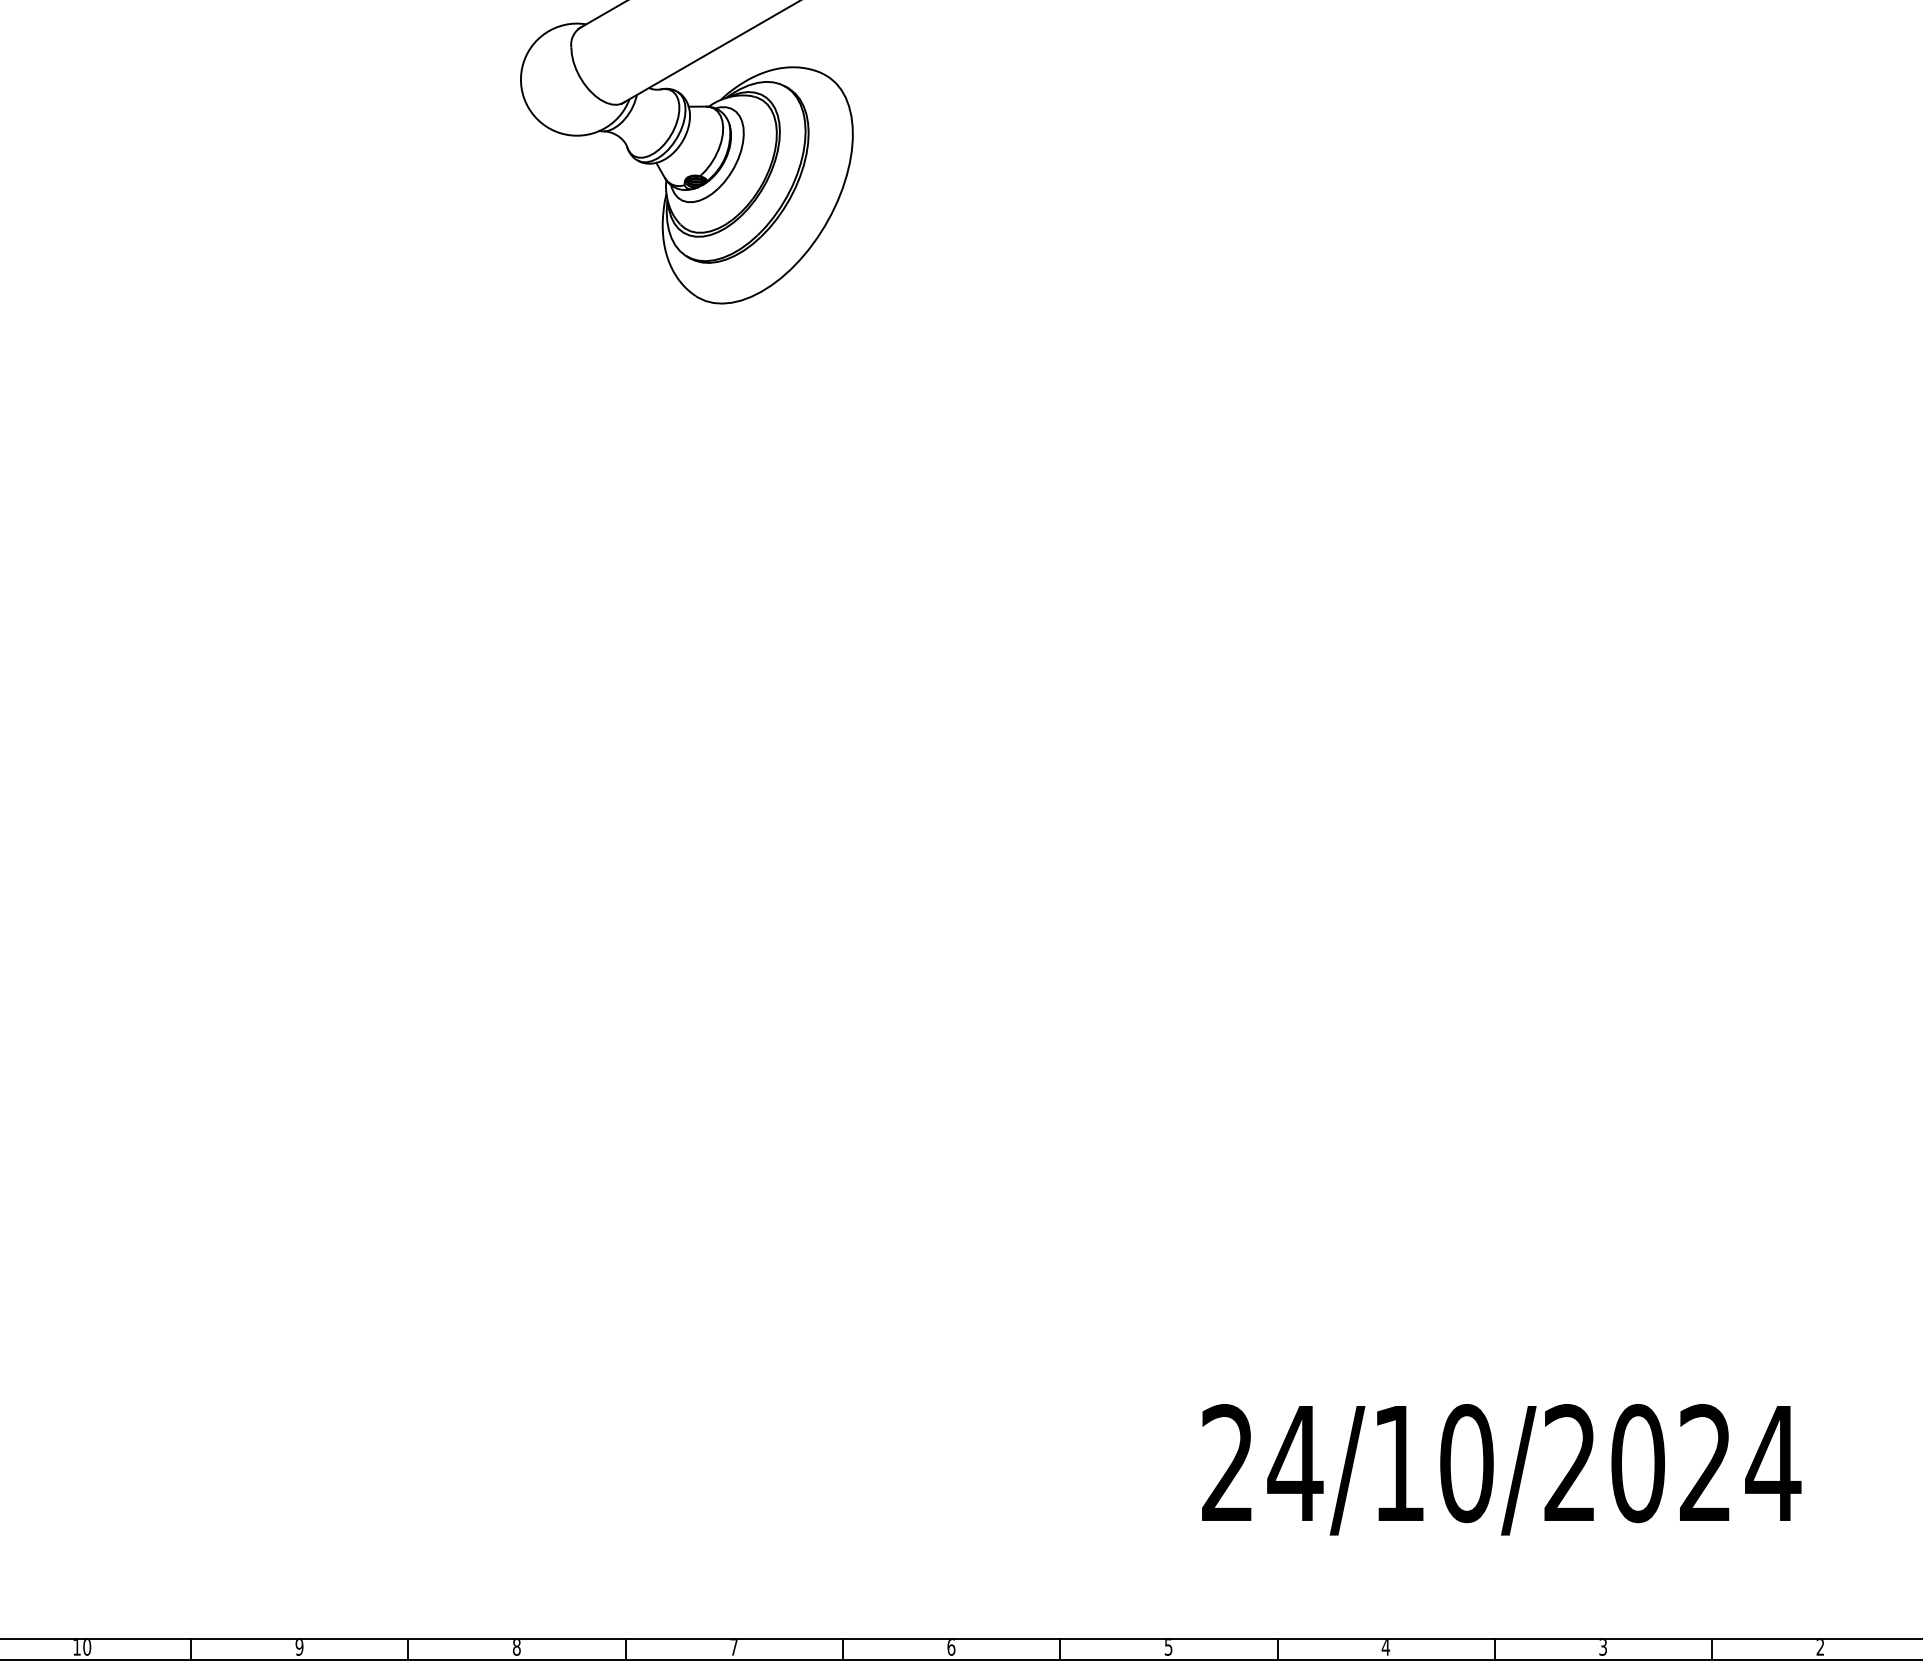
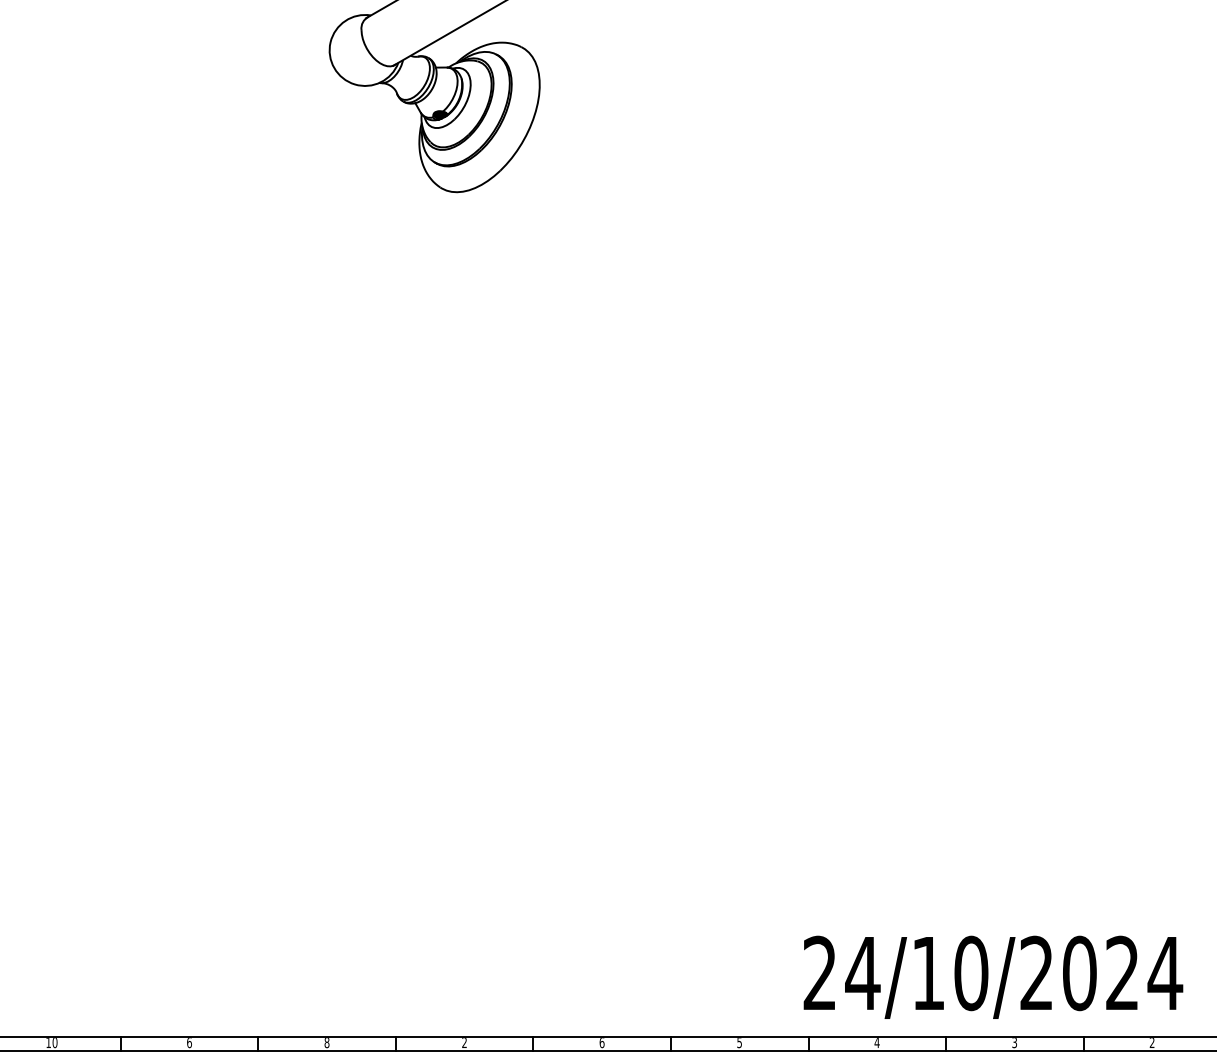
text: (1501, 1468) -> (993, 976), moved
text: (734, 1646) -> (464, 1042), 7 -> 2
text: (299, 1648) -> (189, 1043), 9 -> 6

